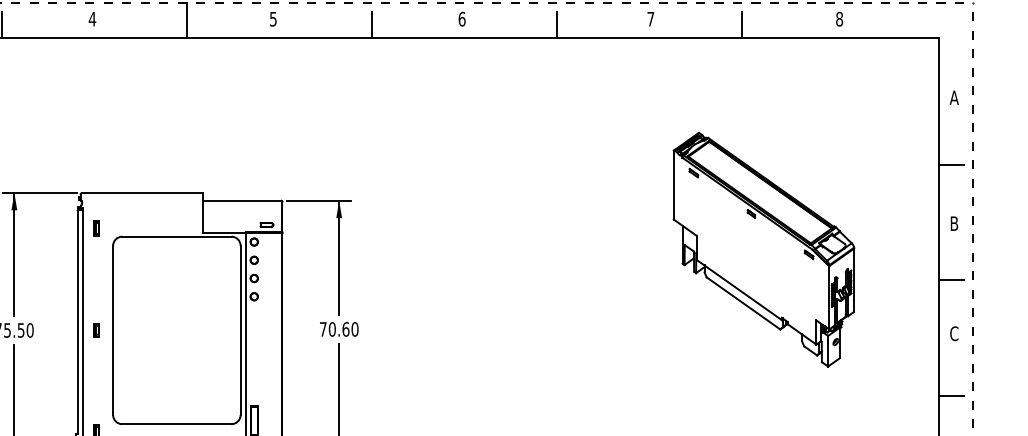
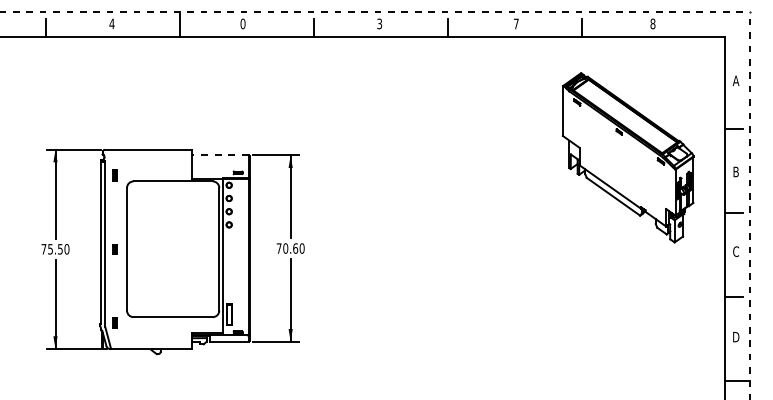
text: (272, 18) -> (242, 23), 5 -> 0
text: (461, 18) -> (379, 23), 6 -> 3
line: (242, 200) -> (220, 155), solid -> dashed
part: (762, 249) -> (627, 157), moved

